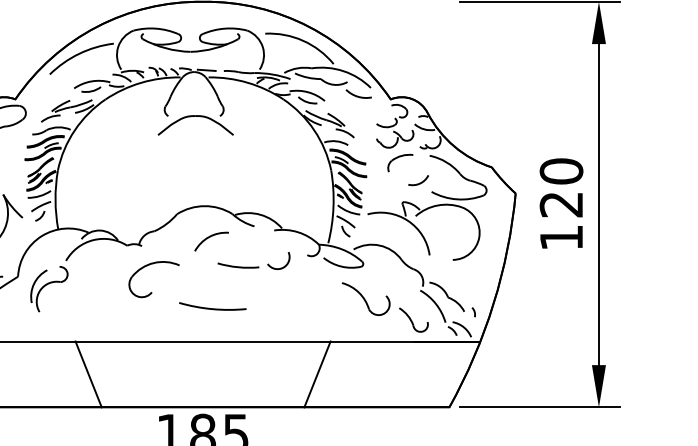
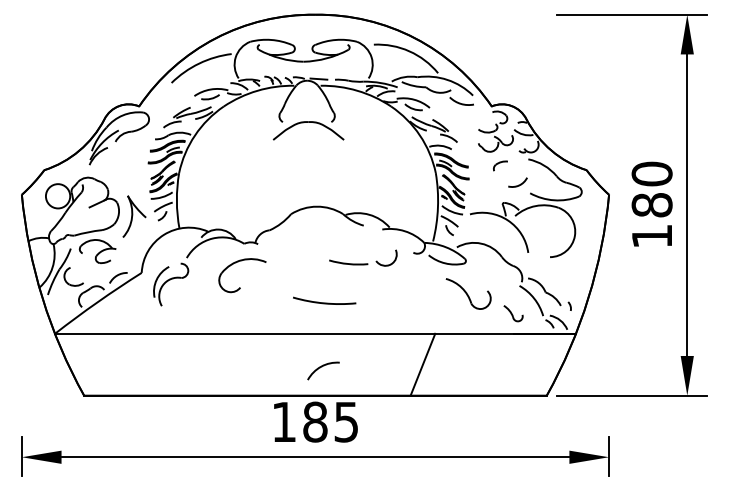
part: (400, 162) -> (500, 165), size x0.6
text: (560, 204) -> (651, 205), 120 -> 180
arc: (210, 237) -> (322, 367), moved
part: (151, 292) -> (240, 287), moved
part: (413, 319) -> (513, 313), size x0.7
line: (88, 374) -> (207, 364), removed

